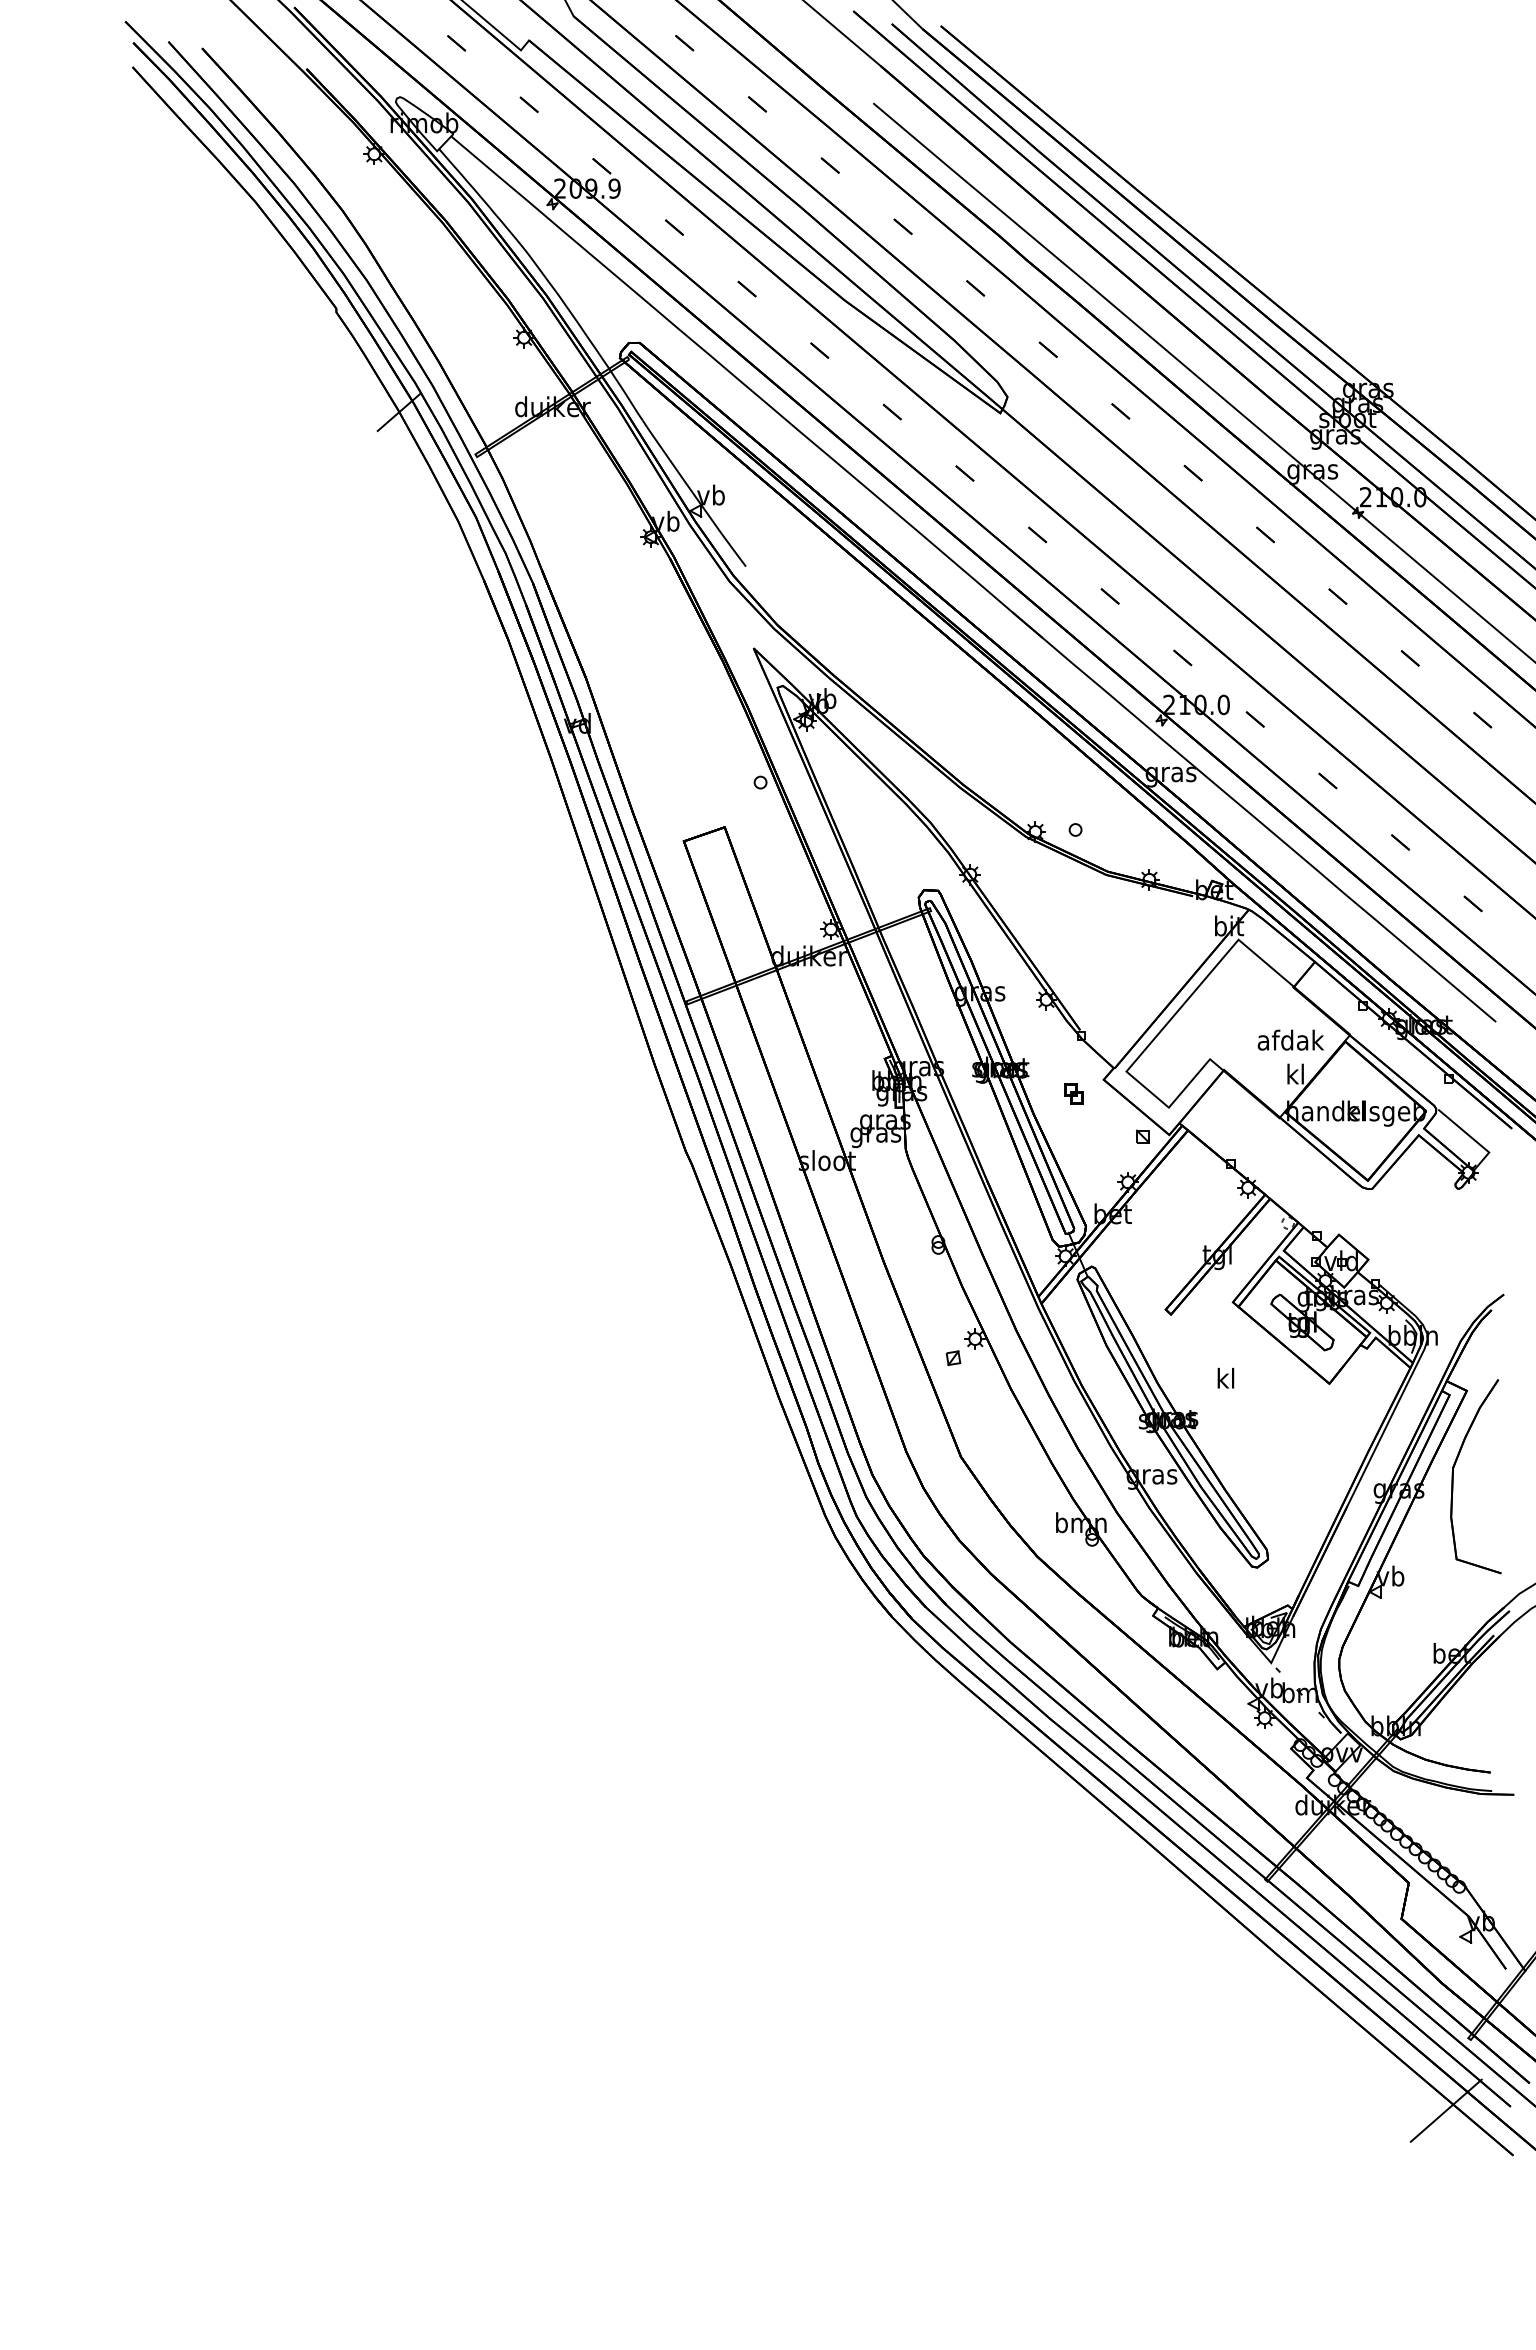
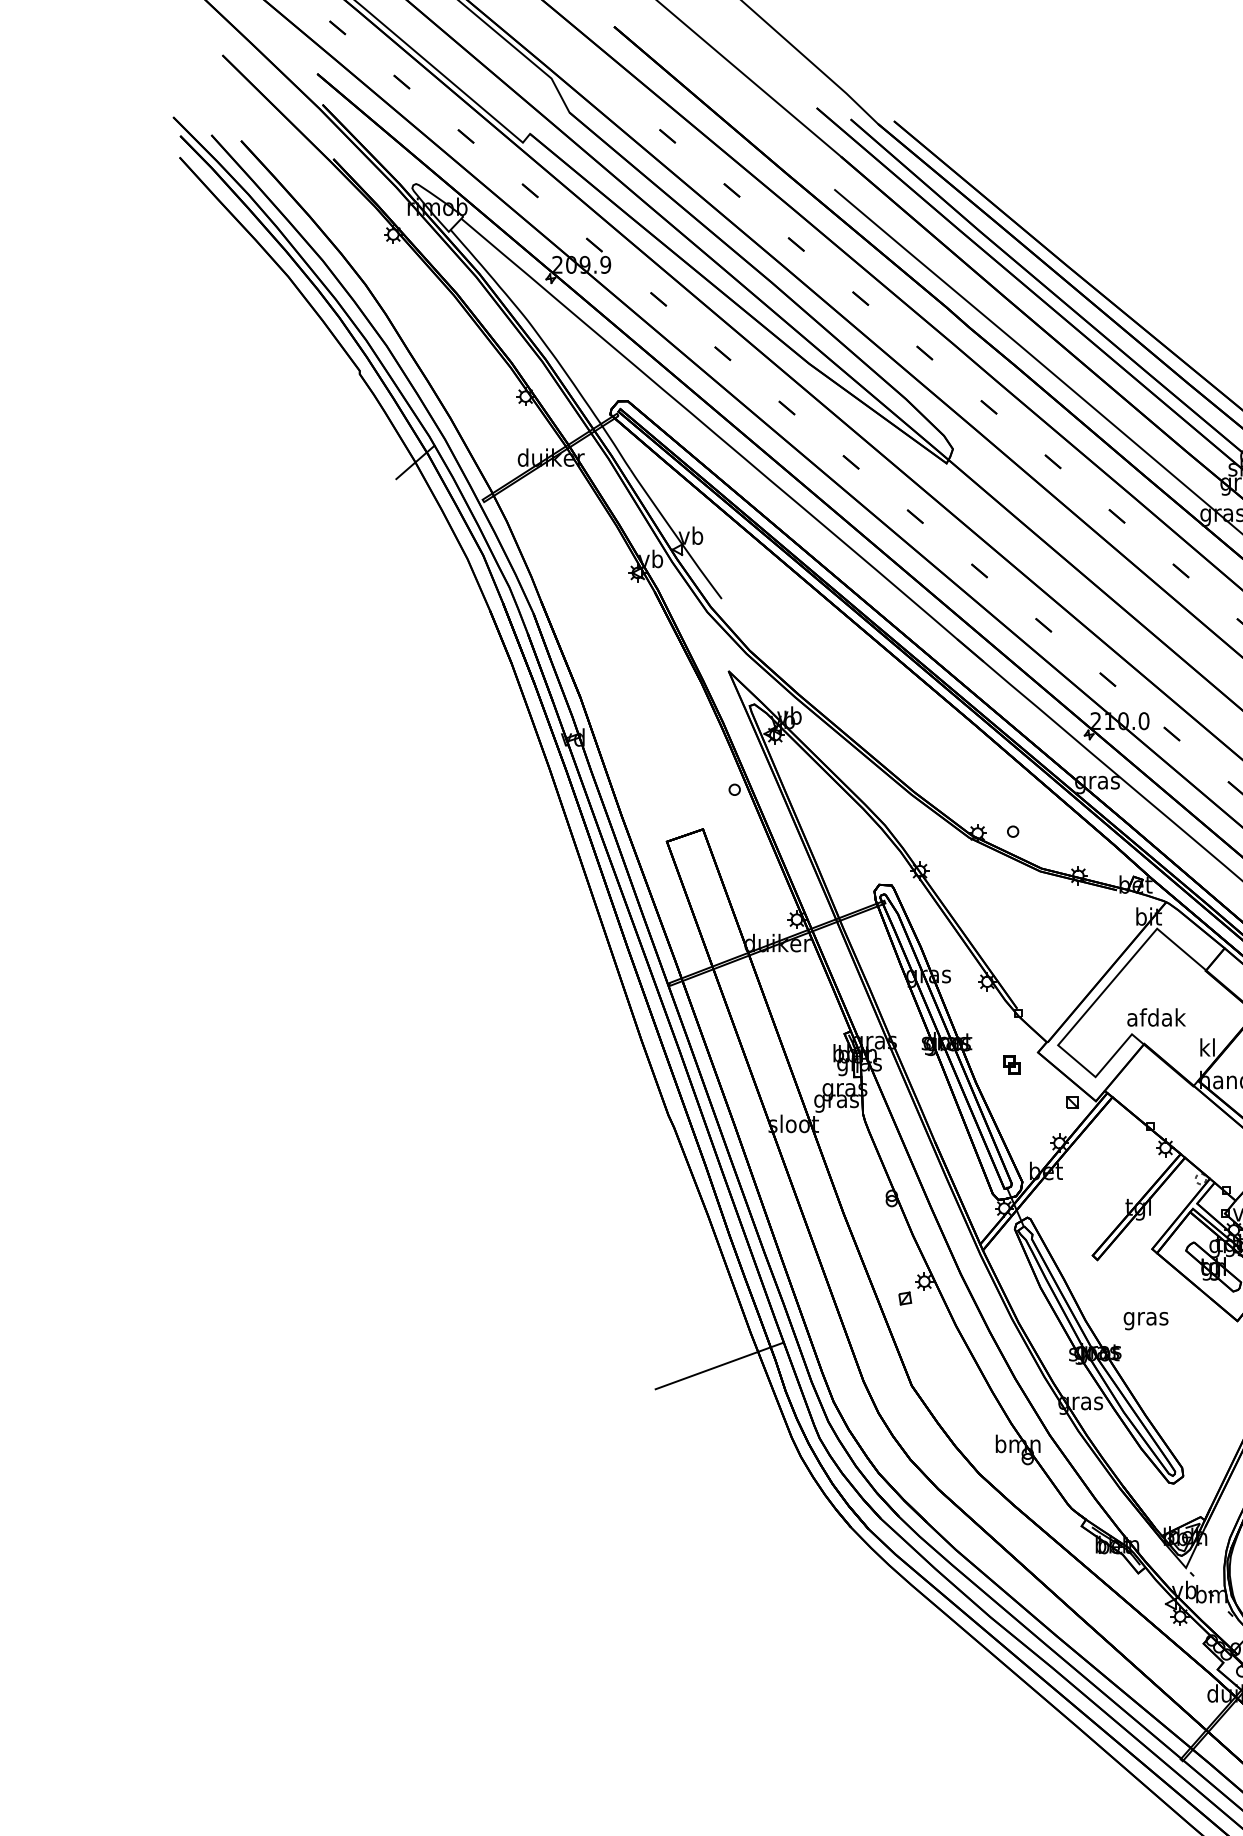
text: (1290, 1039) -> (1156, 1016), moved
text: (1225, 1380) -> (1145, 1318), kl -> gras
line: (743, 1434) -> (719, 1365), added

